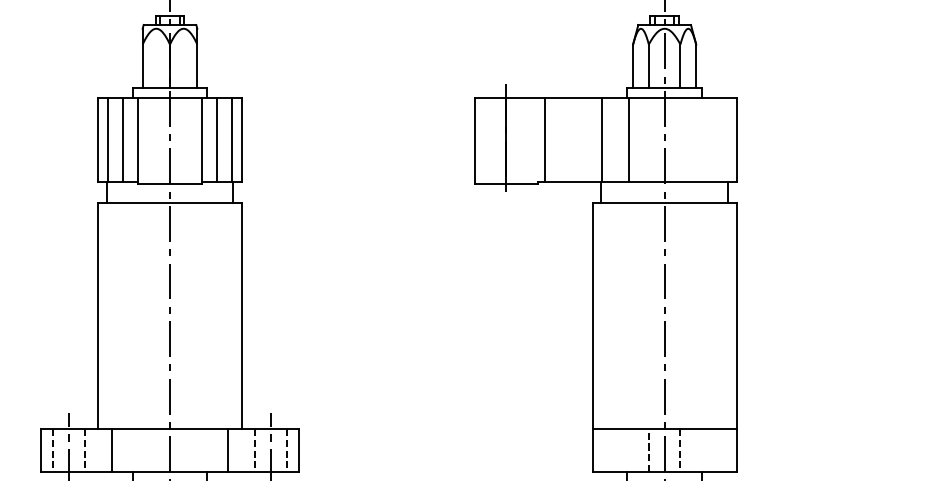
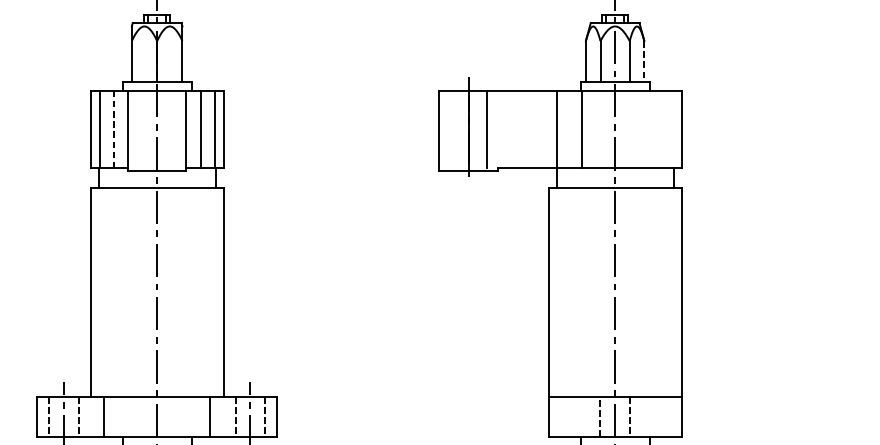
line: (696, 66) -> (644, 61), solid -> dashed
line: (122, 139) -> (113, 128), solid -> dashed
line: (544, 139) -> (487, 128), moved

